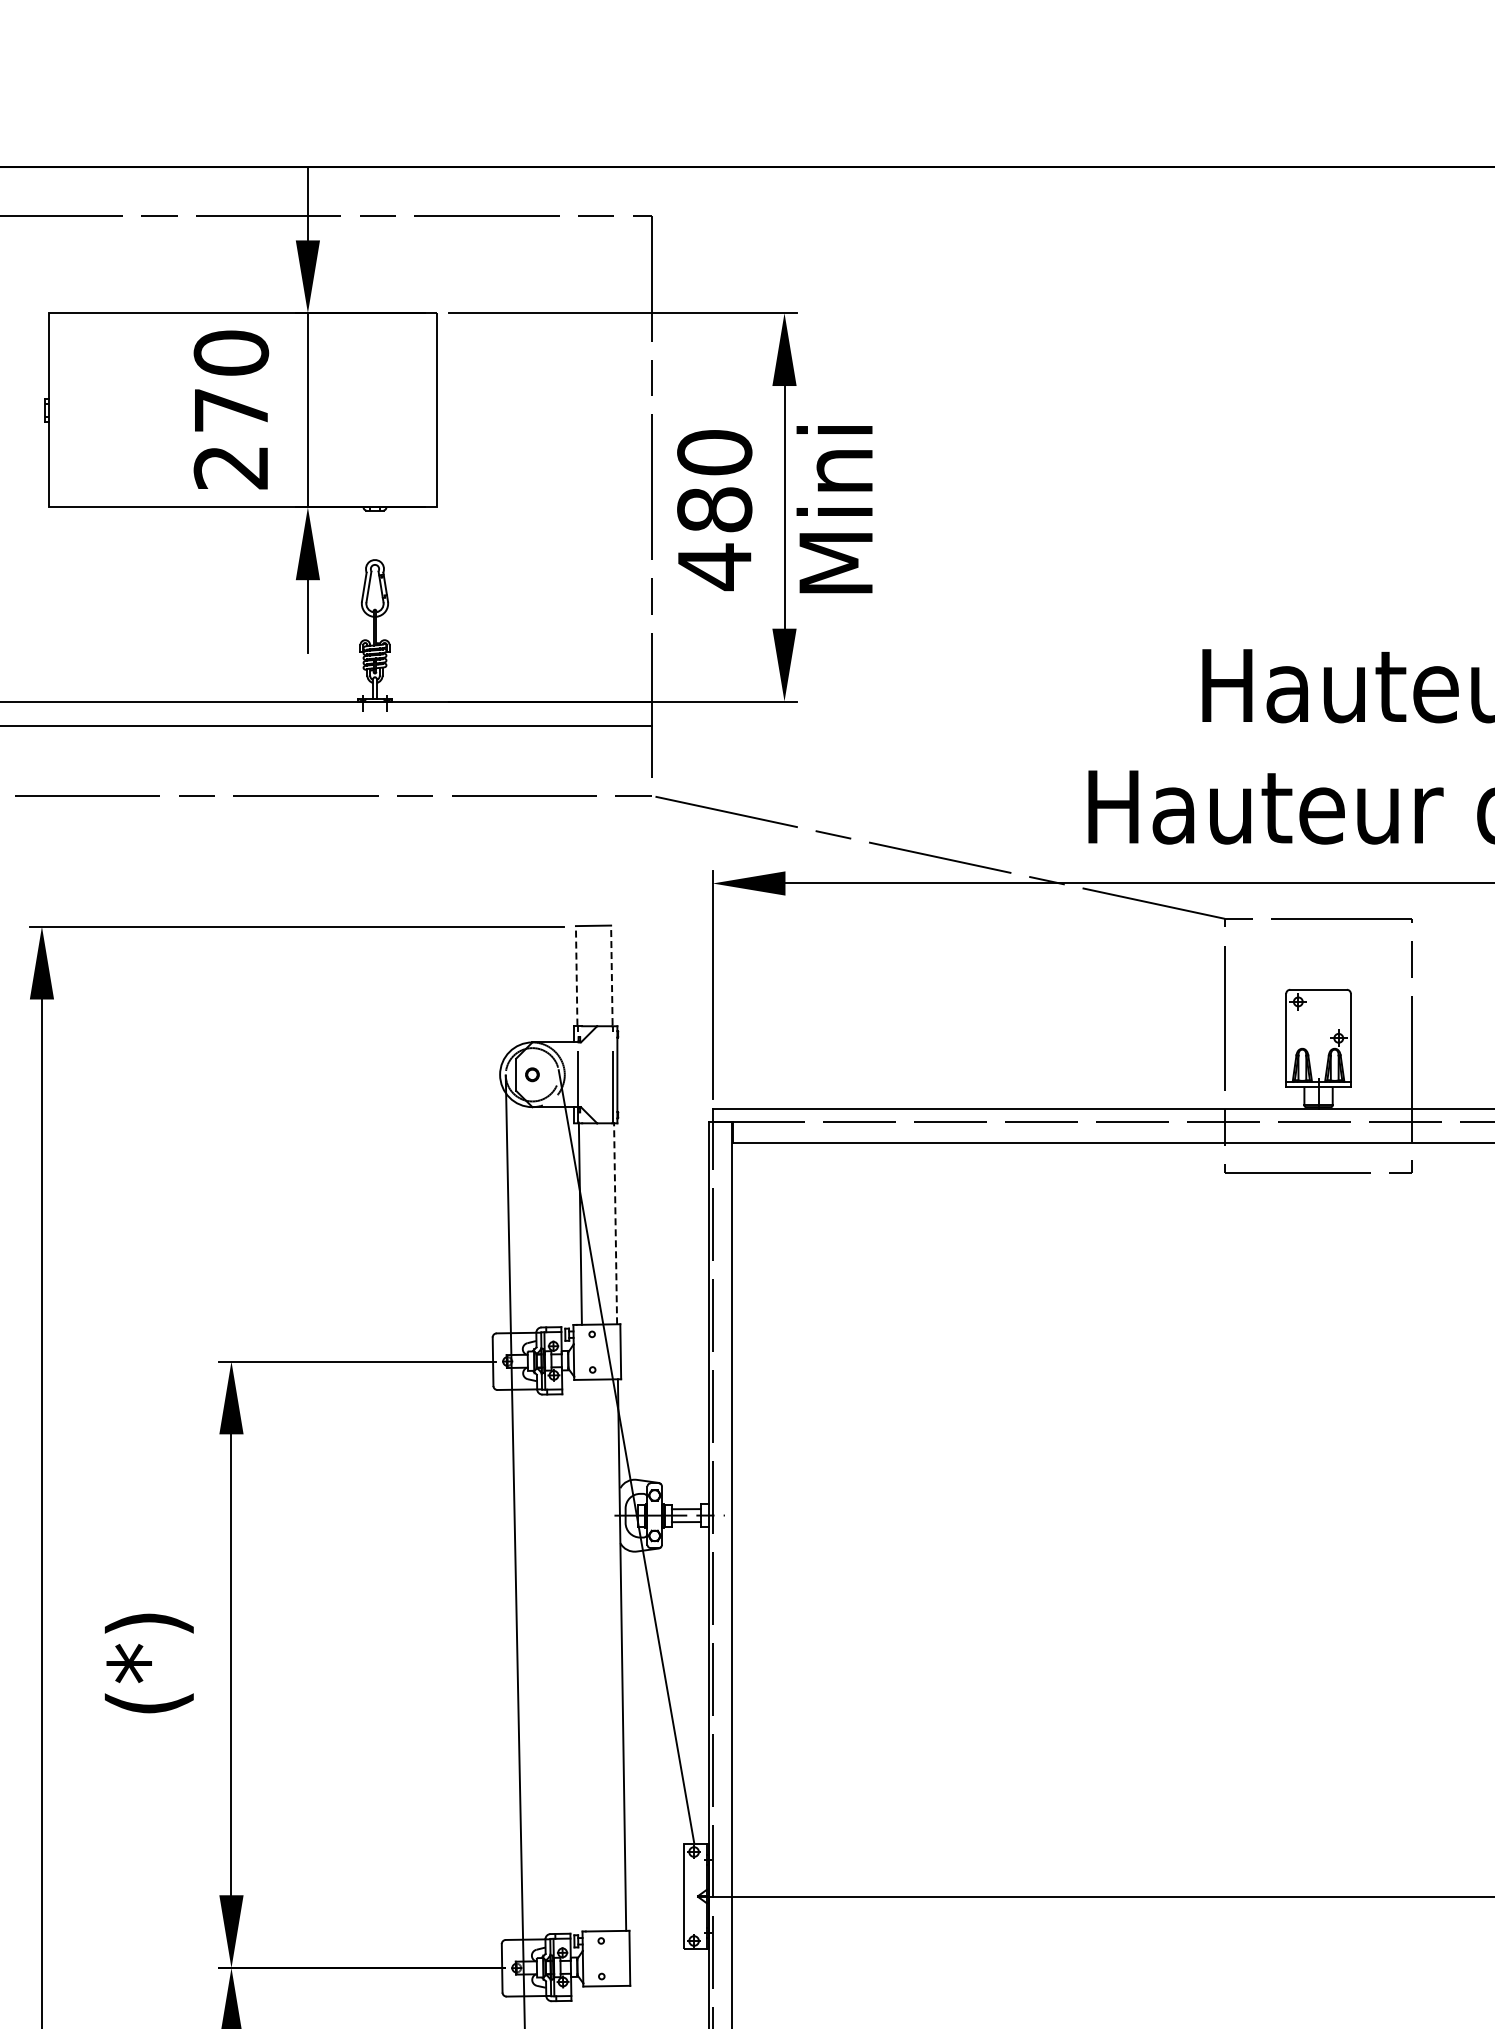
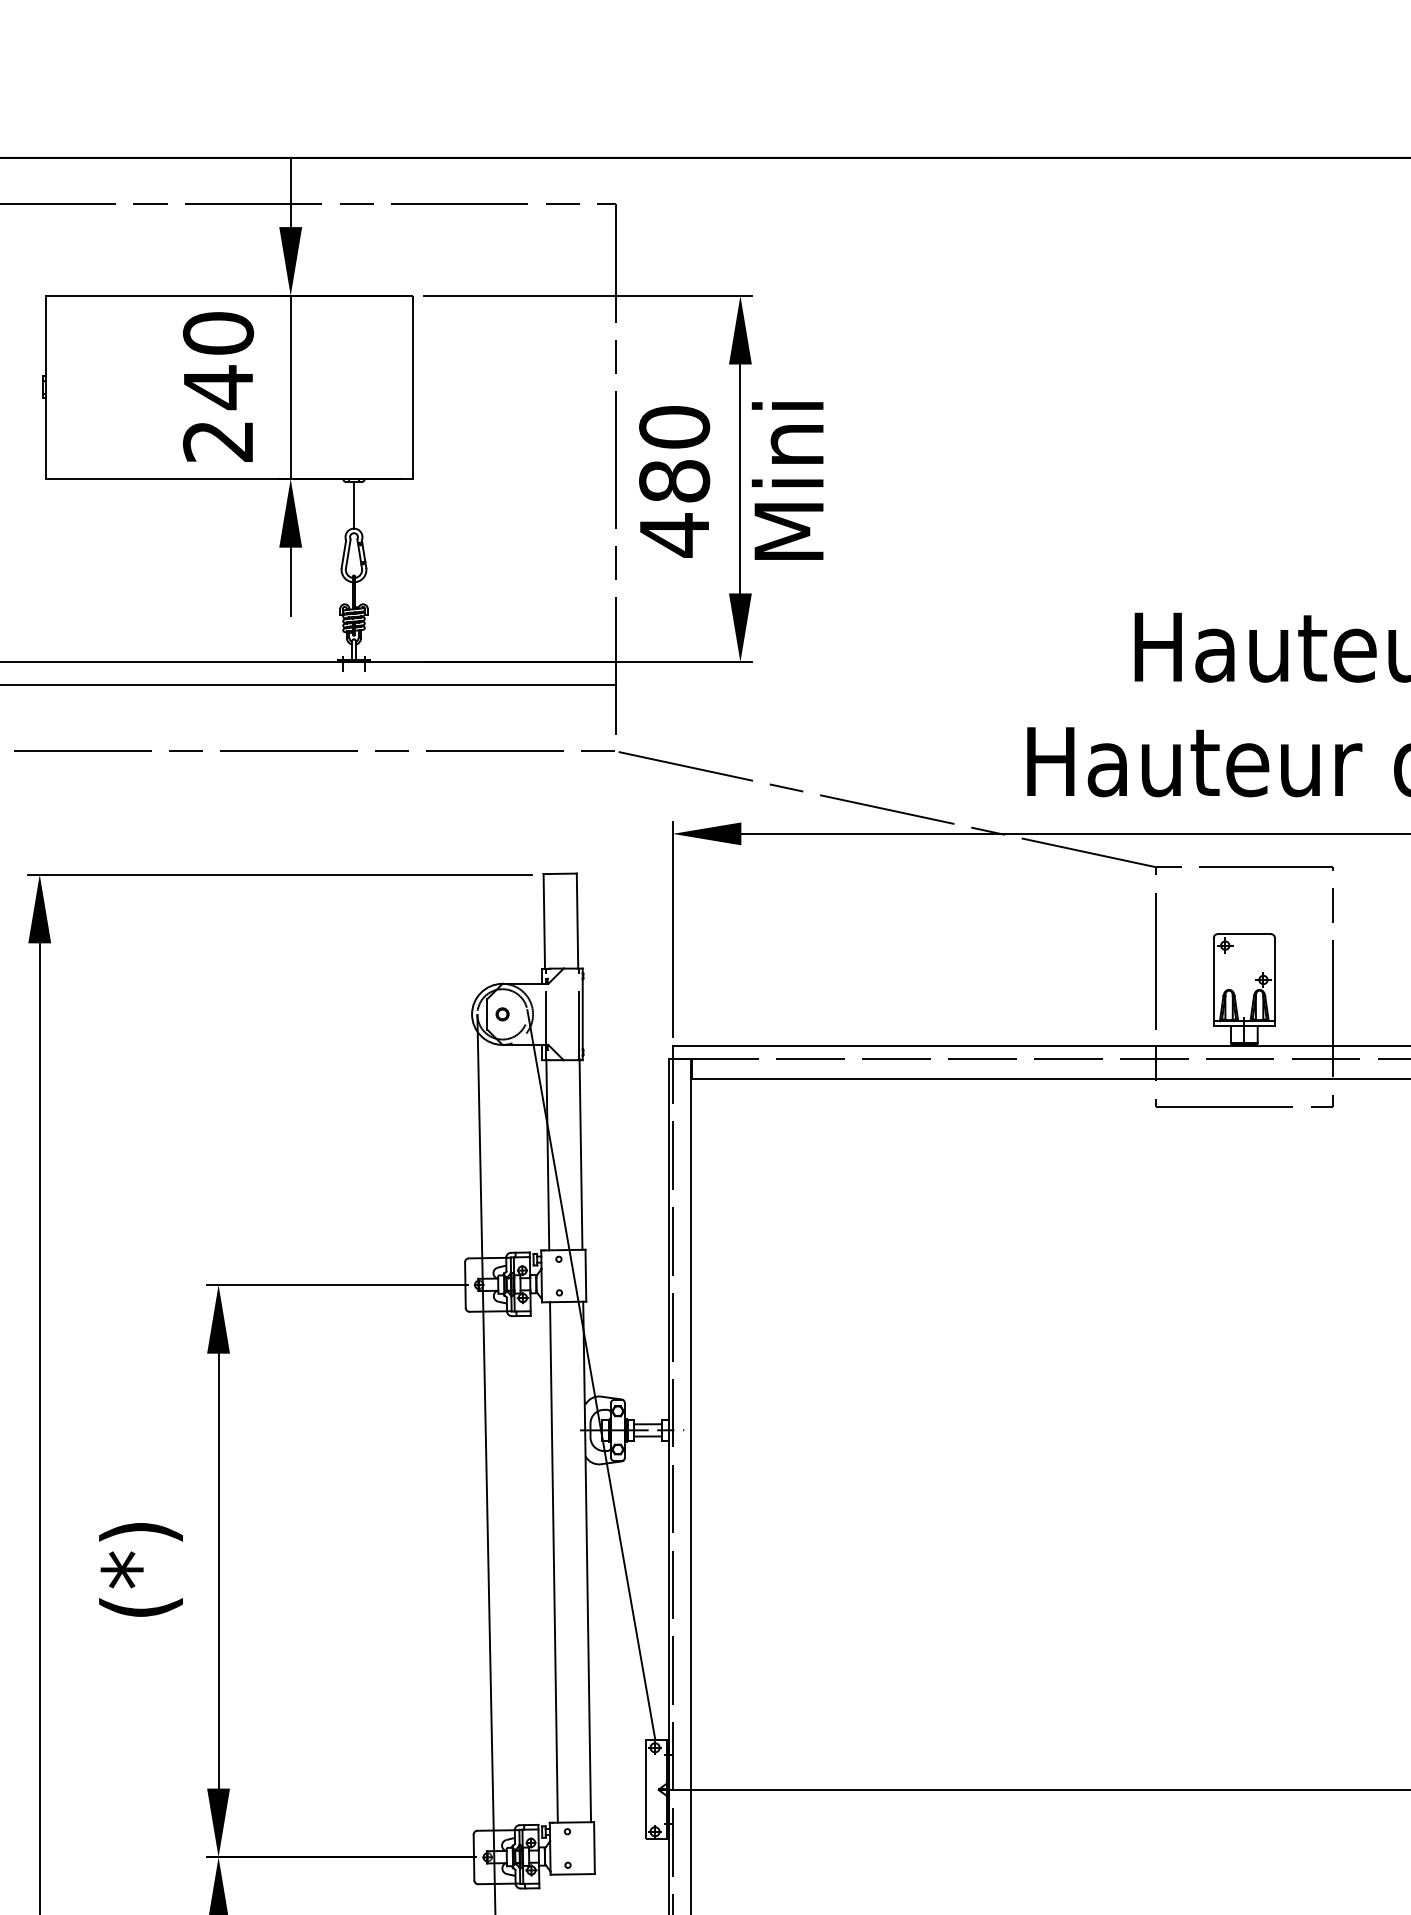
text: (231, 410) -> (218, 387), 270 -> 240
line: (375, 535) -> (354, 505), added
line: (576, 975) -> (544, 920), dashed -> solid
line: (611, 975) -> (577, 920), dashed -> solid
line: (615, 1222) -> (580, 1153), dashed -> solid
line: (586, 1655) -> (553, 1562), added

